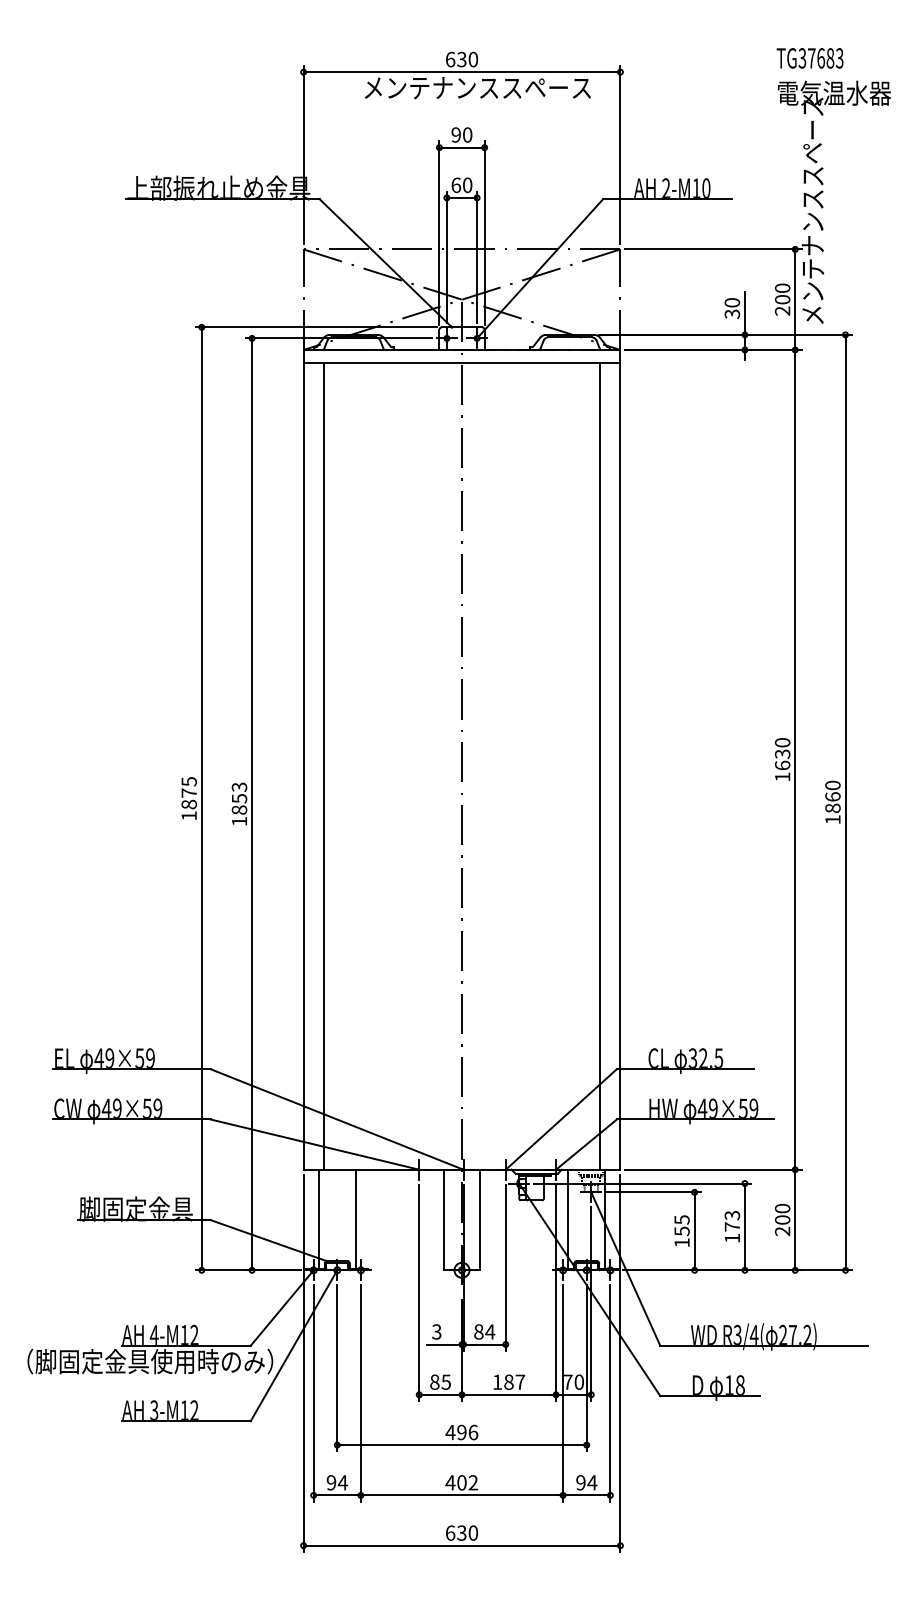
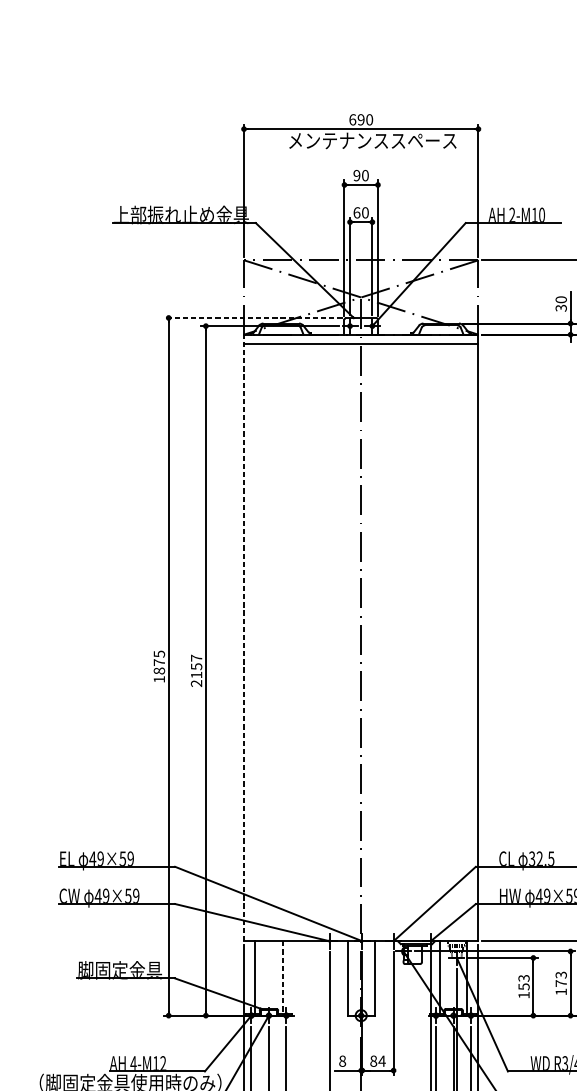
text: (461, 59) -> (360, 119), 630 -> 690
line: (316, 327) -> (253, 318), solid -> dashed
line: (303, 759) -> (243, 637), solid -> dashed
line: (323, 766) -> (258, 642), removed
line: (600, 766) -> (463, 642), removed
text: (239, 804) -> (196, 670), 1853 -> 2157
text: (681, 1219) -> (523, 978), 155 -> 153
line: (355, 1220) -> (282, 978), solid -> dashed
text: (436, 1331) -> (342, 1060), 3 -> 8

